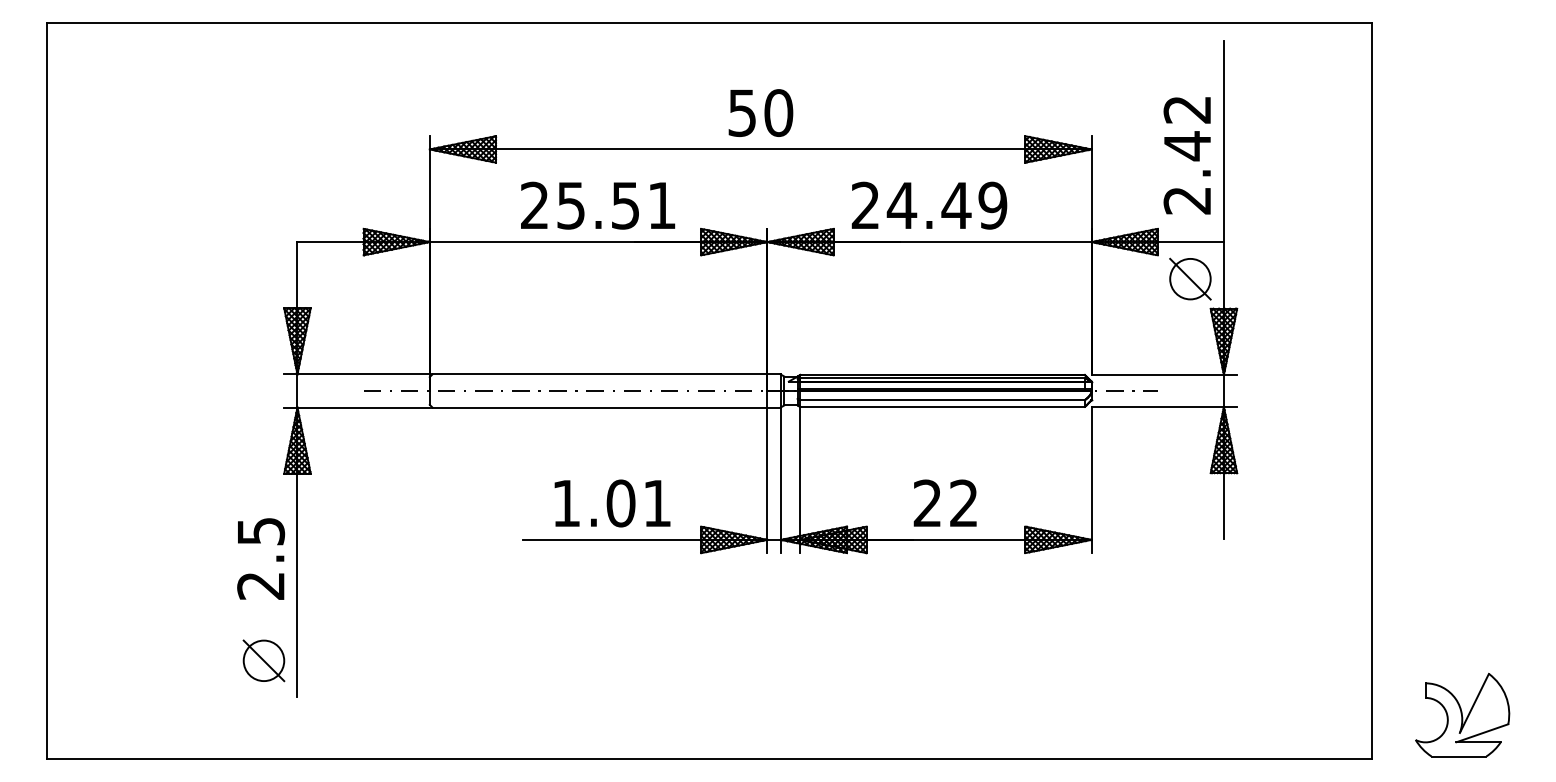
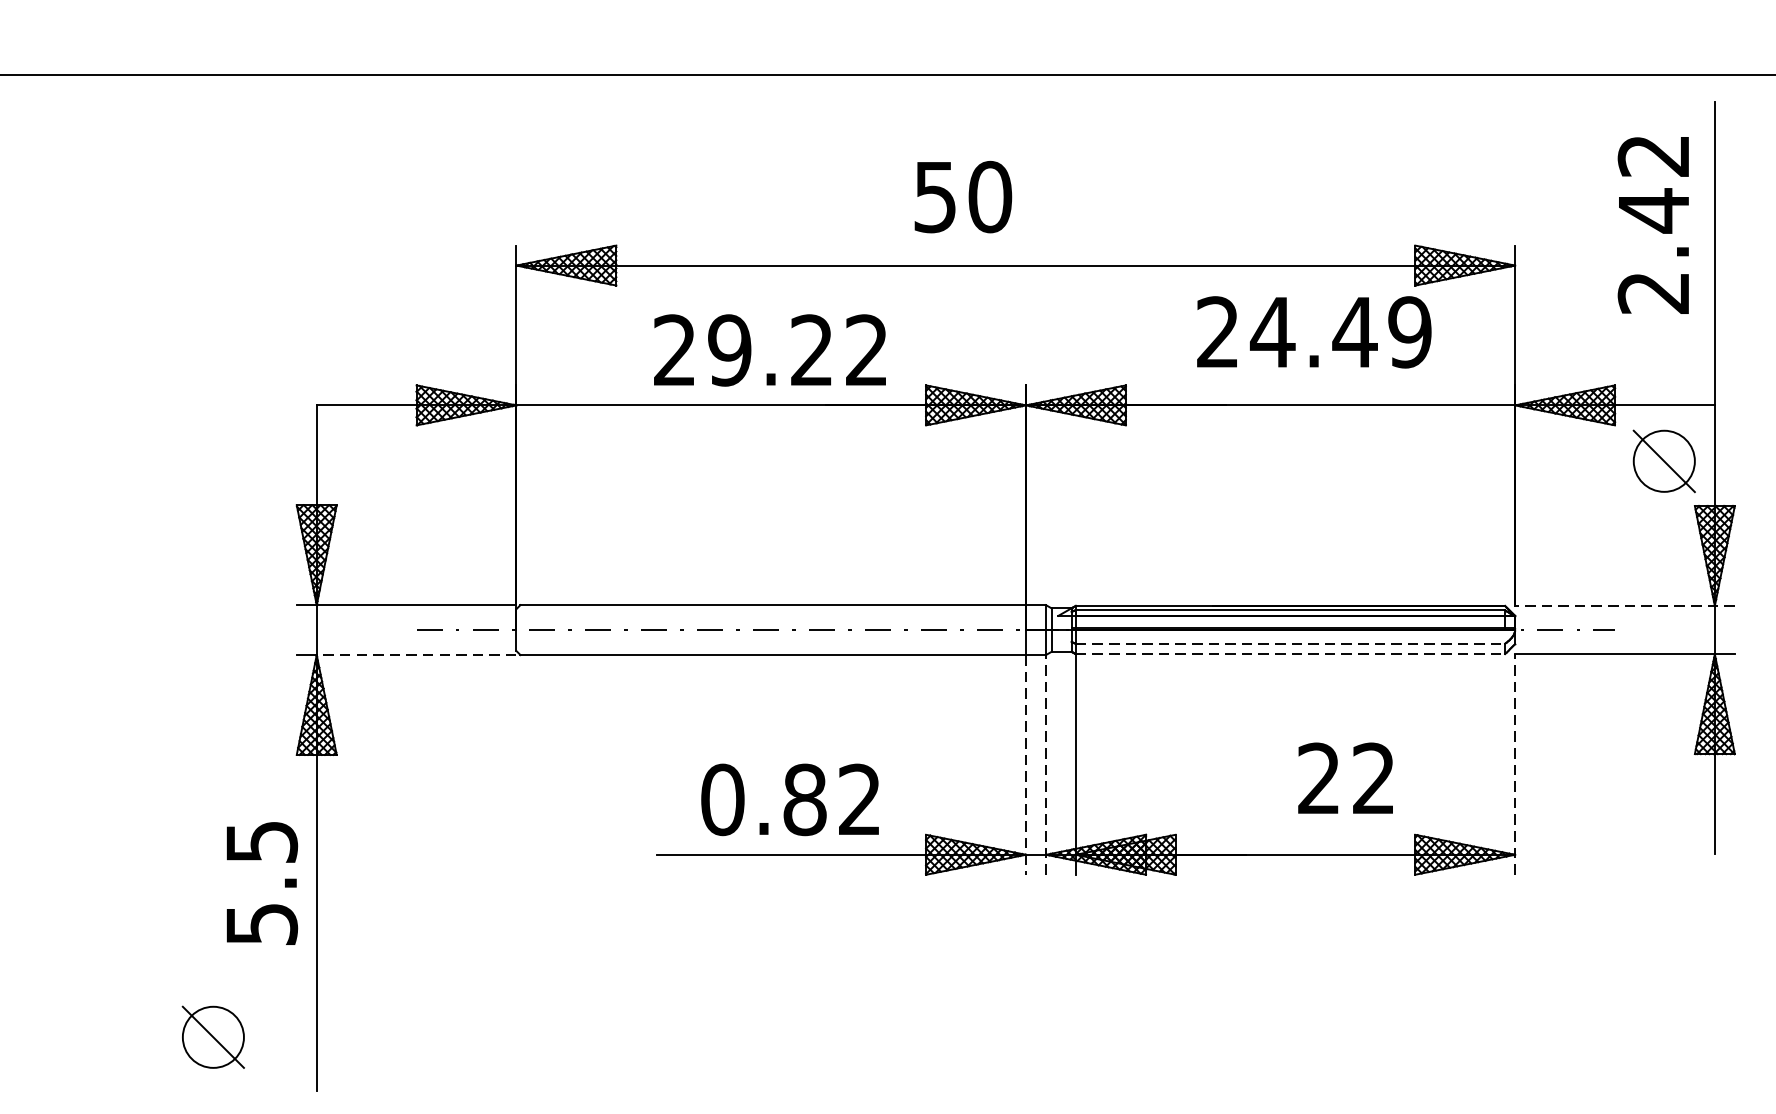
text: (760, 112) -> (962, 196), moved
text: (1186, 155) -> (1652, 224), moved
text: (615, 205) -> (796, 350), 25.51 -> 29.22
text: (929, 205) -> (1314, 332), moved
line: (1164, 374) -> (1625, 605), solid -> dashed
line: (943, 400) -> (1291, 644), solid -> dashed
line: (943, 406) -> (1291, 653), solid -> dashed
line: (363, 407) -> (416, 655), solid -> dashed
line: (1091, 479) -> (1515, 763), solid -> dashed
line: (767, 480) -> (1026, 765), solid -> dashed
line: (780, 480) -> (1045, 765), solid -> dashed
text: (944, 502) -> (1344, 777), moved
text: (611, 503) -> (790, 799), 1.01 -> 0.82
text: (261, 585) -> (262, 923), 2.5 -> 5.5
part: (263, 660) -> (212, 1036), moved

